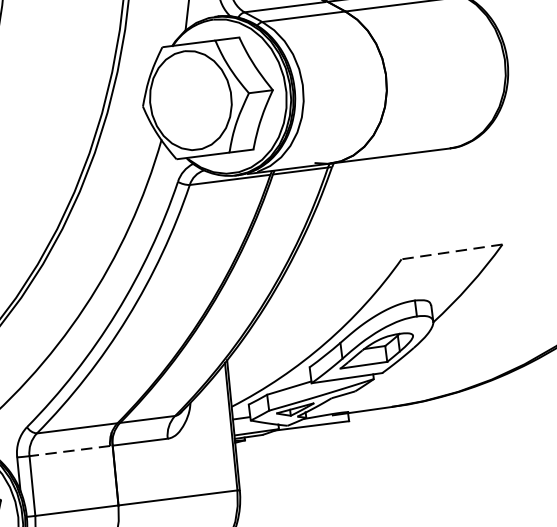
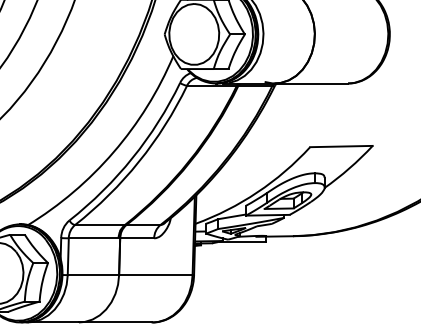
line: (450, 252) -> (340, 146), dashed -> solid
line: (69, 451) -> (93, 238), dashed -> solid

